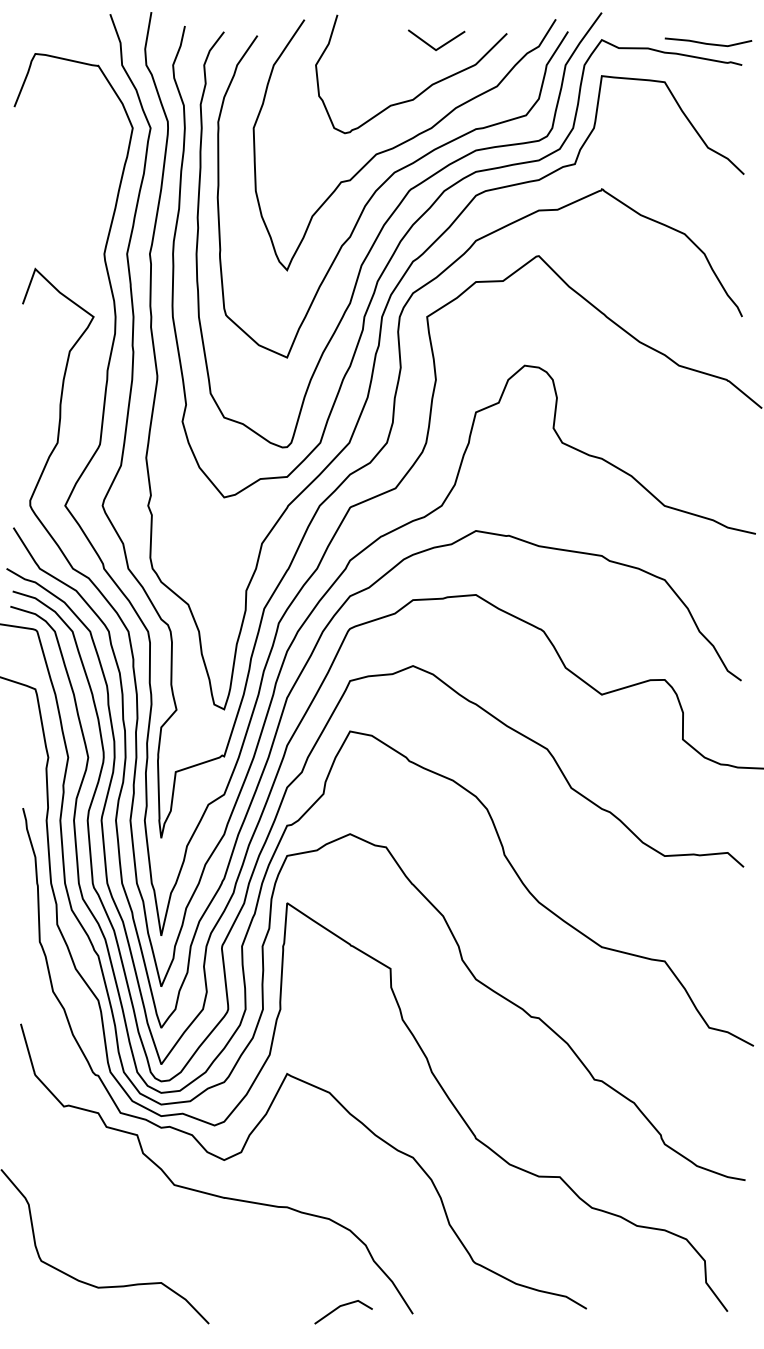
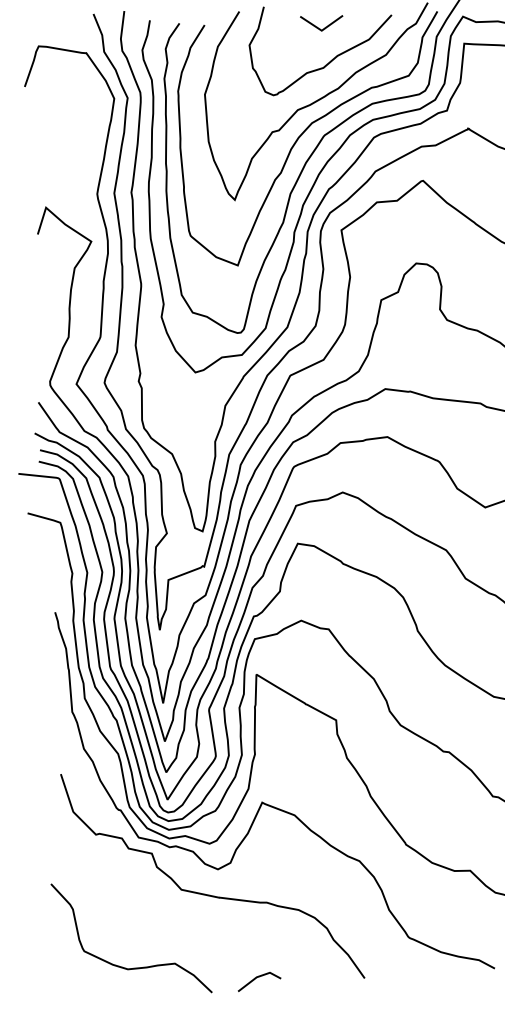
line: (439, 46) -> (324, 27), moved
line: (340, 1307) -> (256, 978), moved

